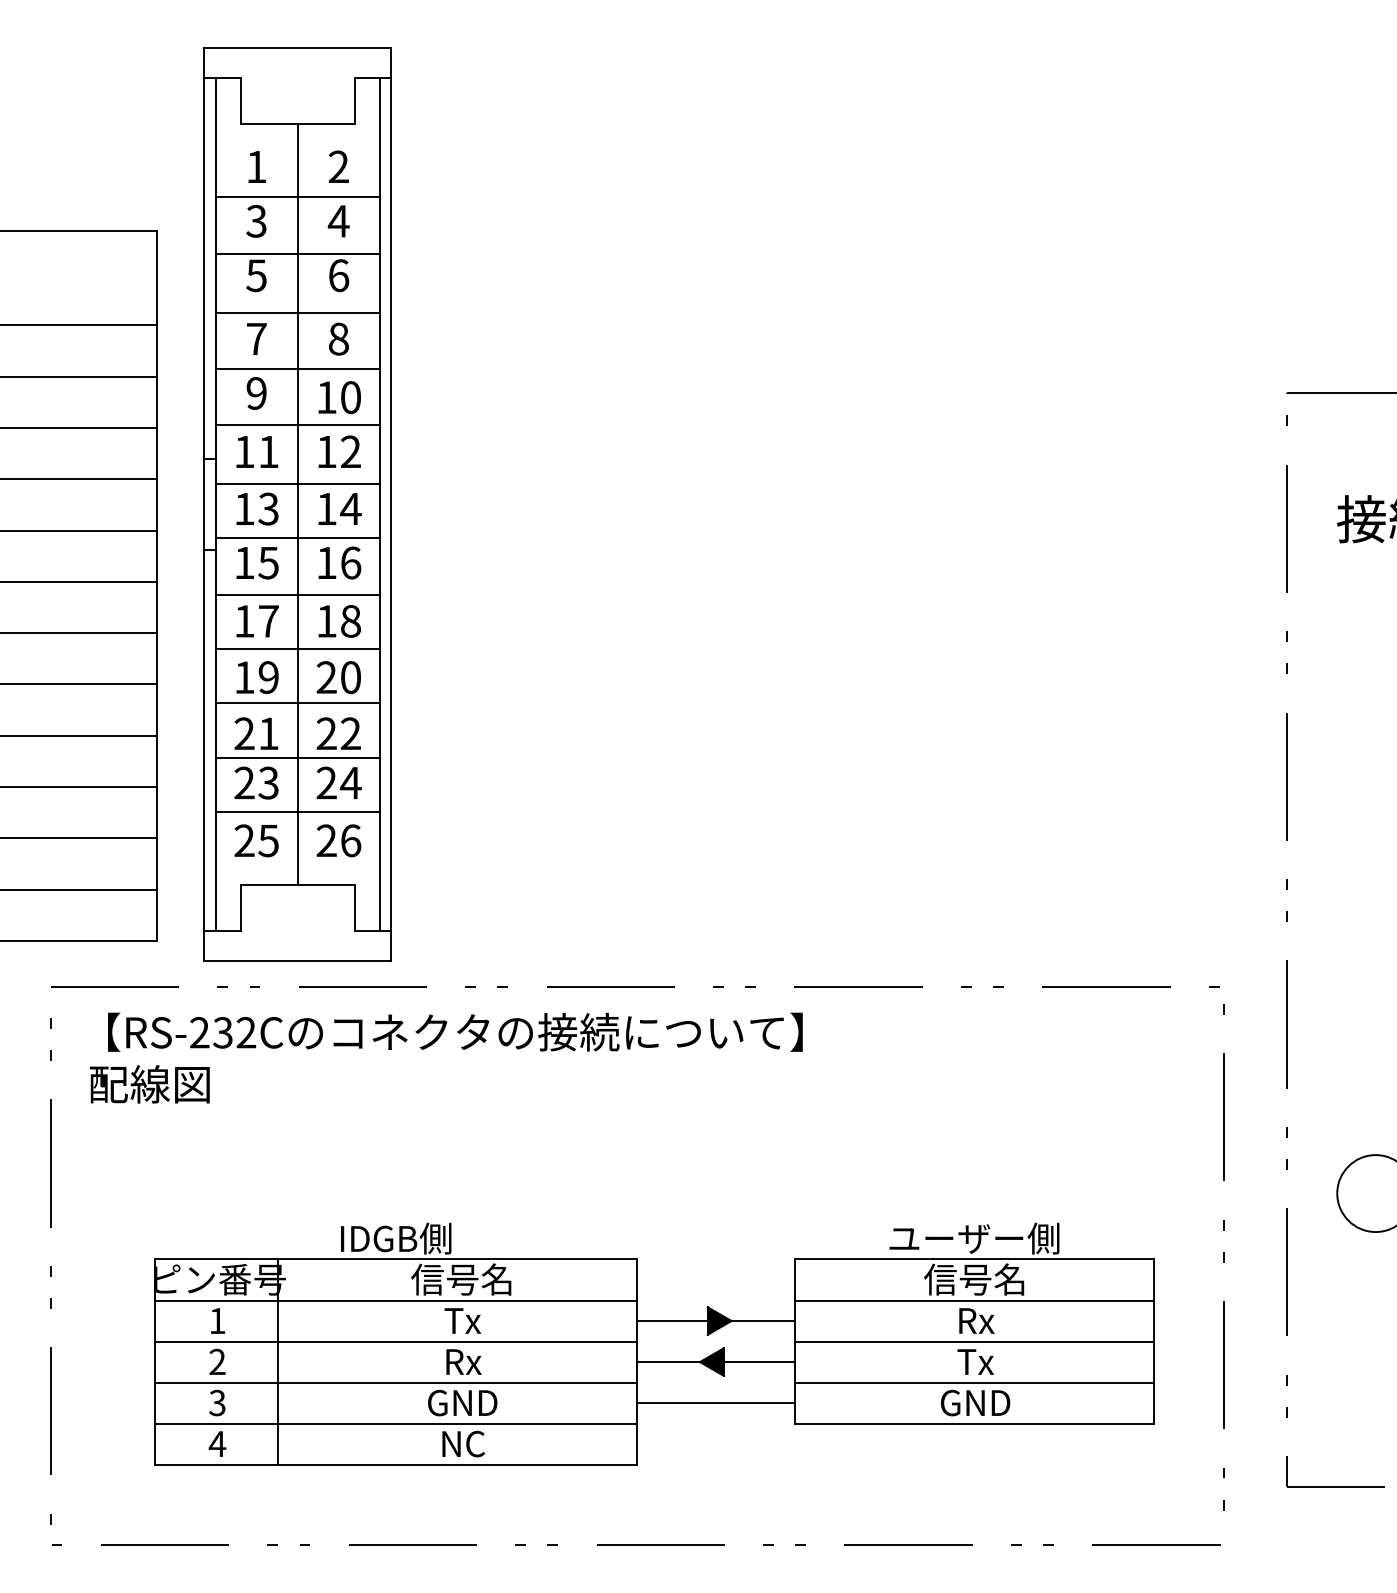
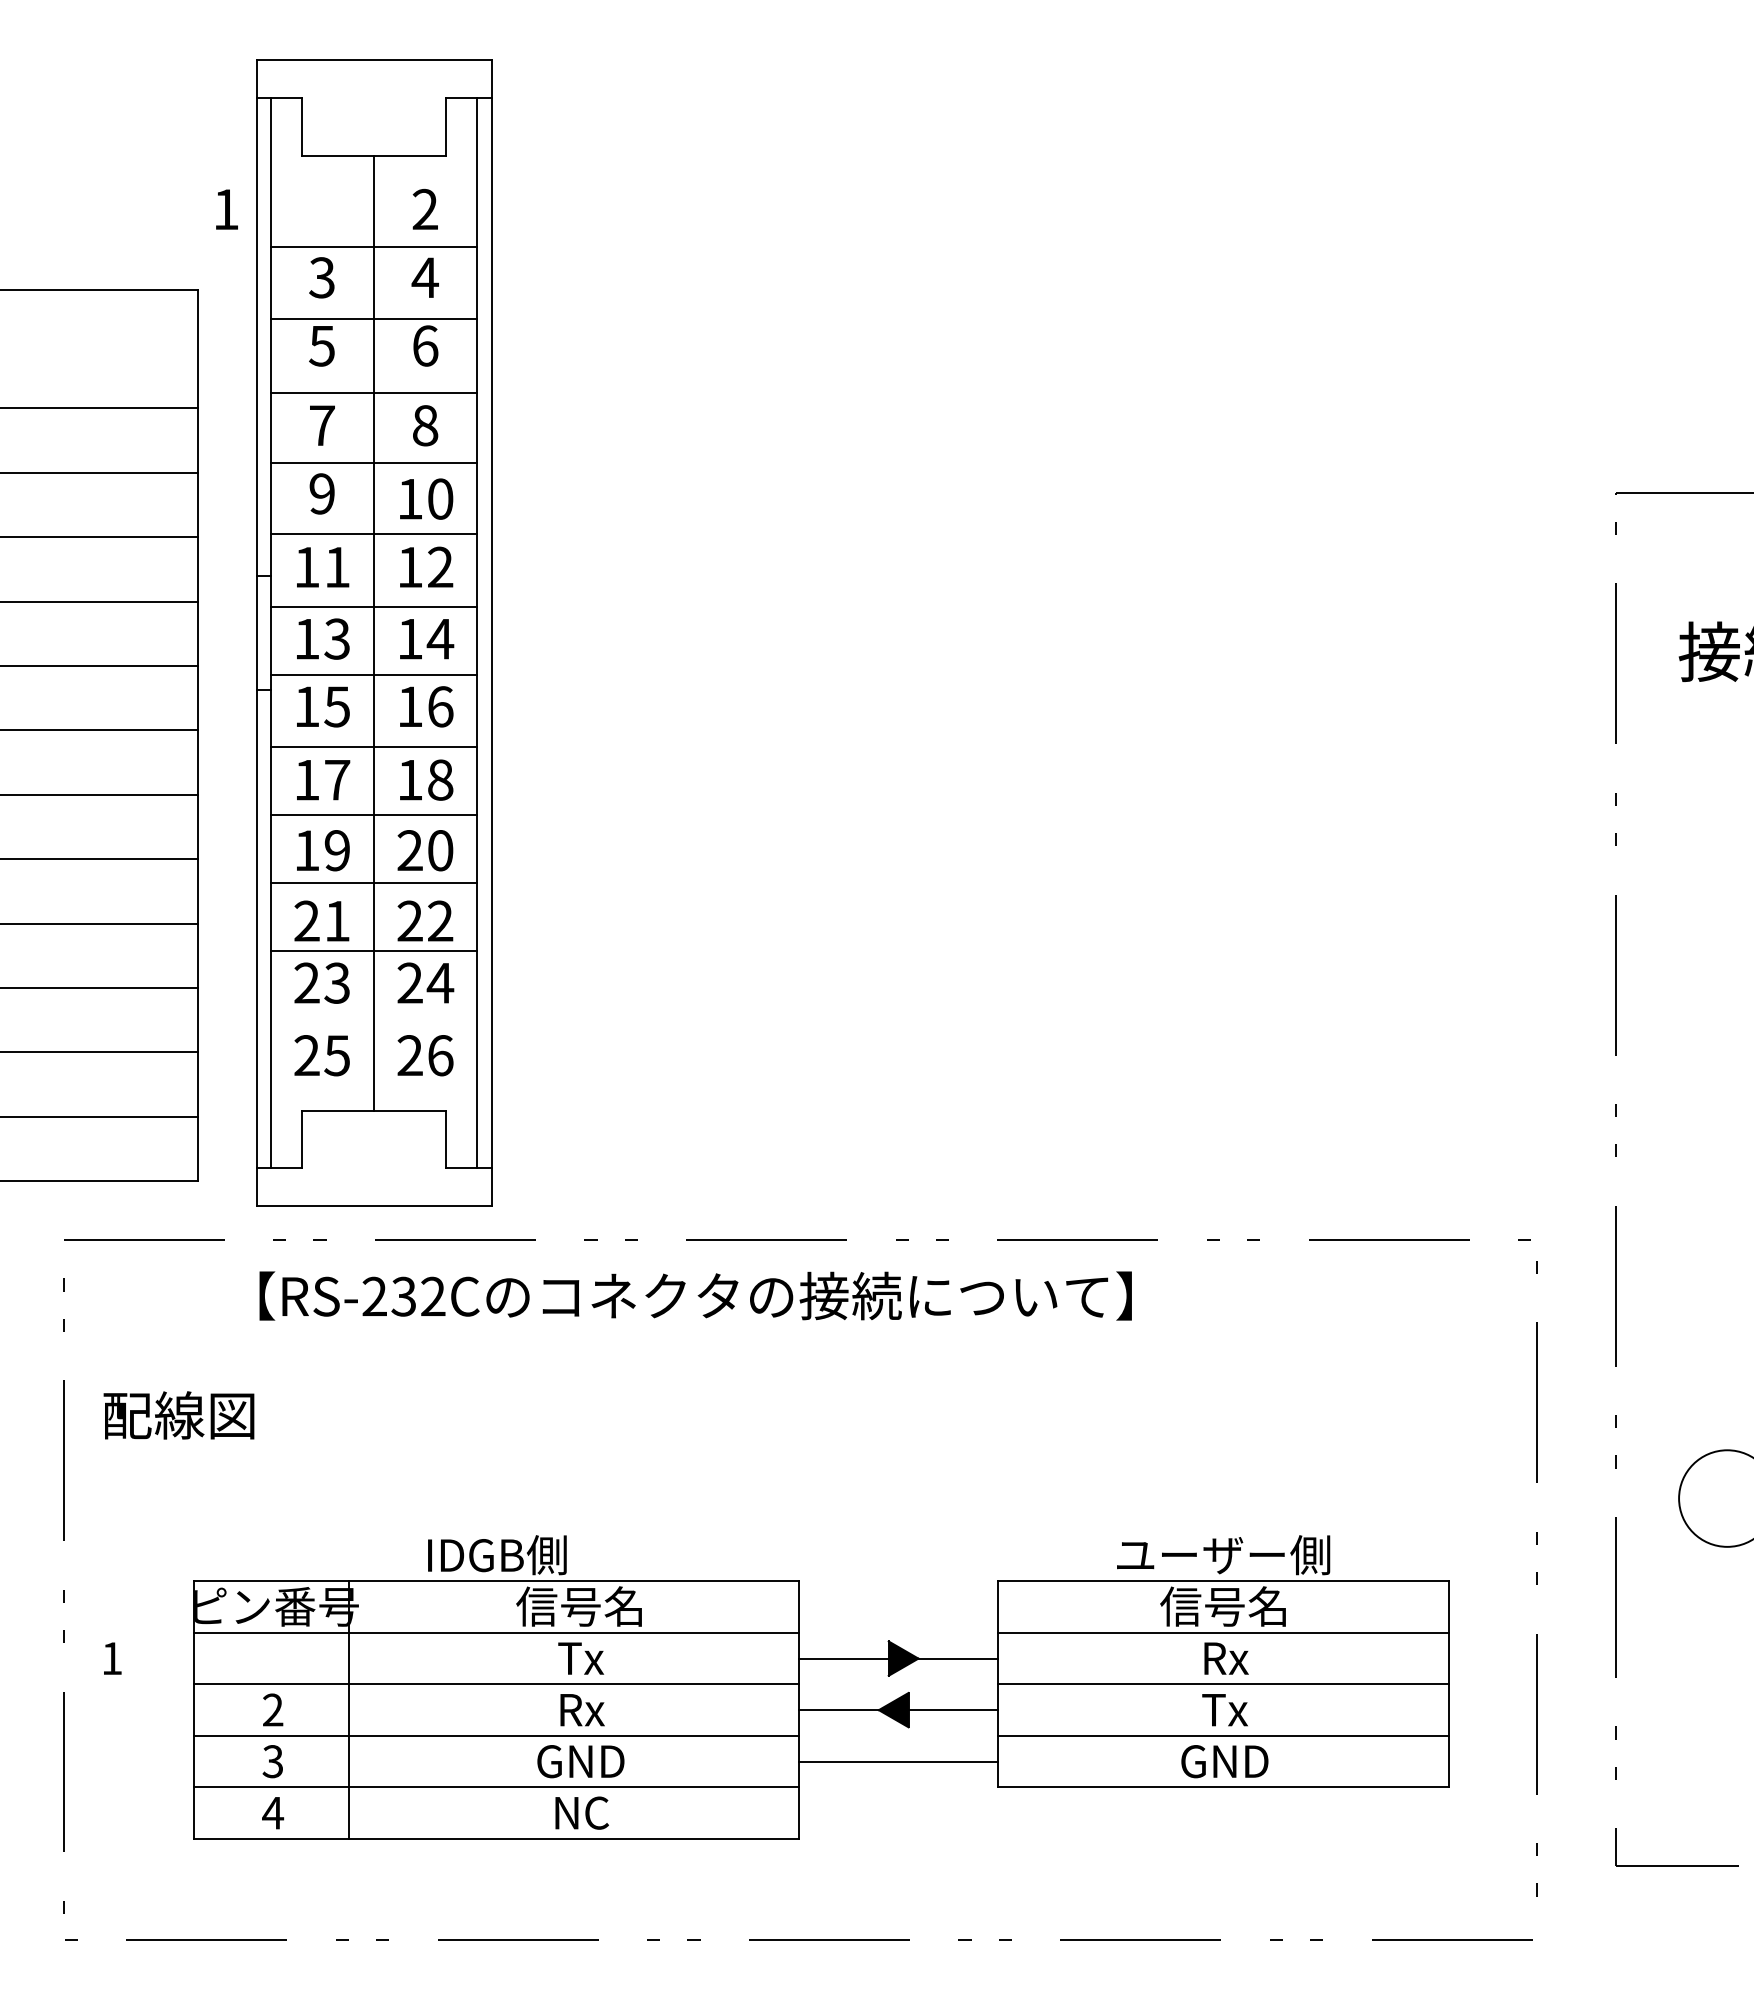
text: (256, 166) -> (226, 209), moved
line: (297, 812) -> (373, 1019), removed
text: (455, 1031) -> (695, 1295), moved
text: (149, 1084) -> (178, 1415), moved
text: (217, 1320) -> (112, 1658), moved

